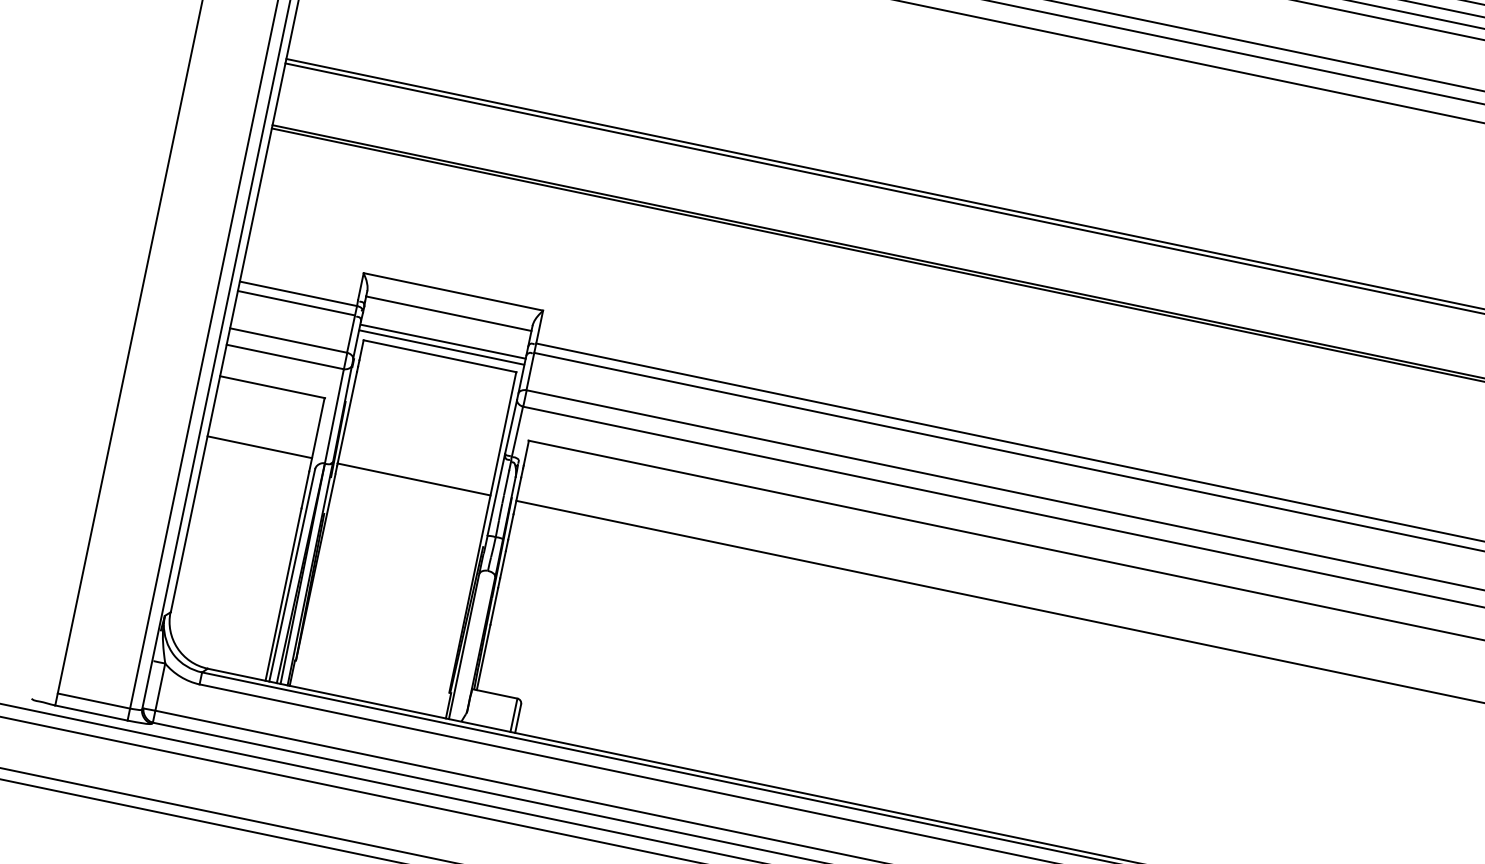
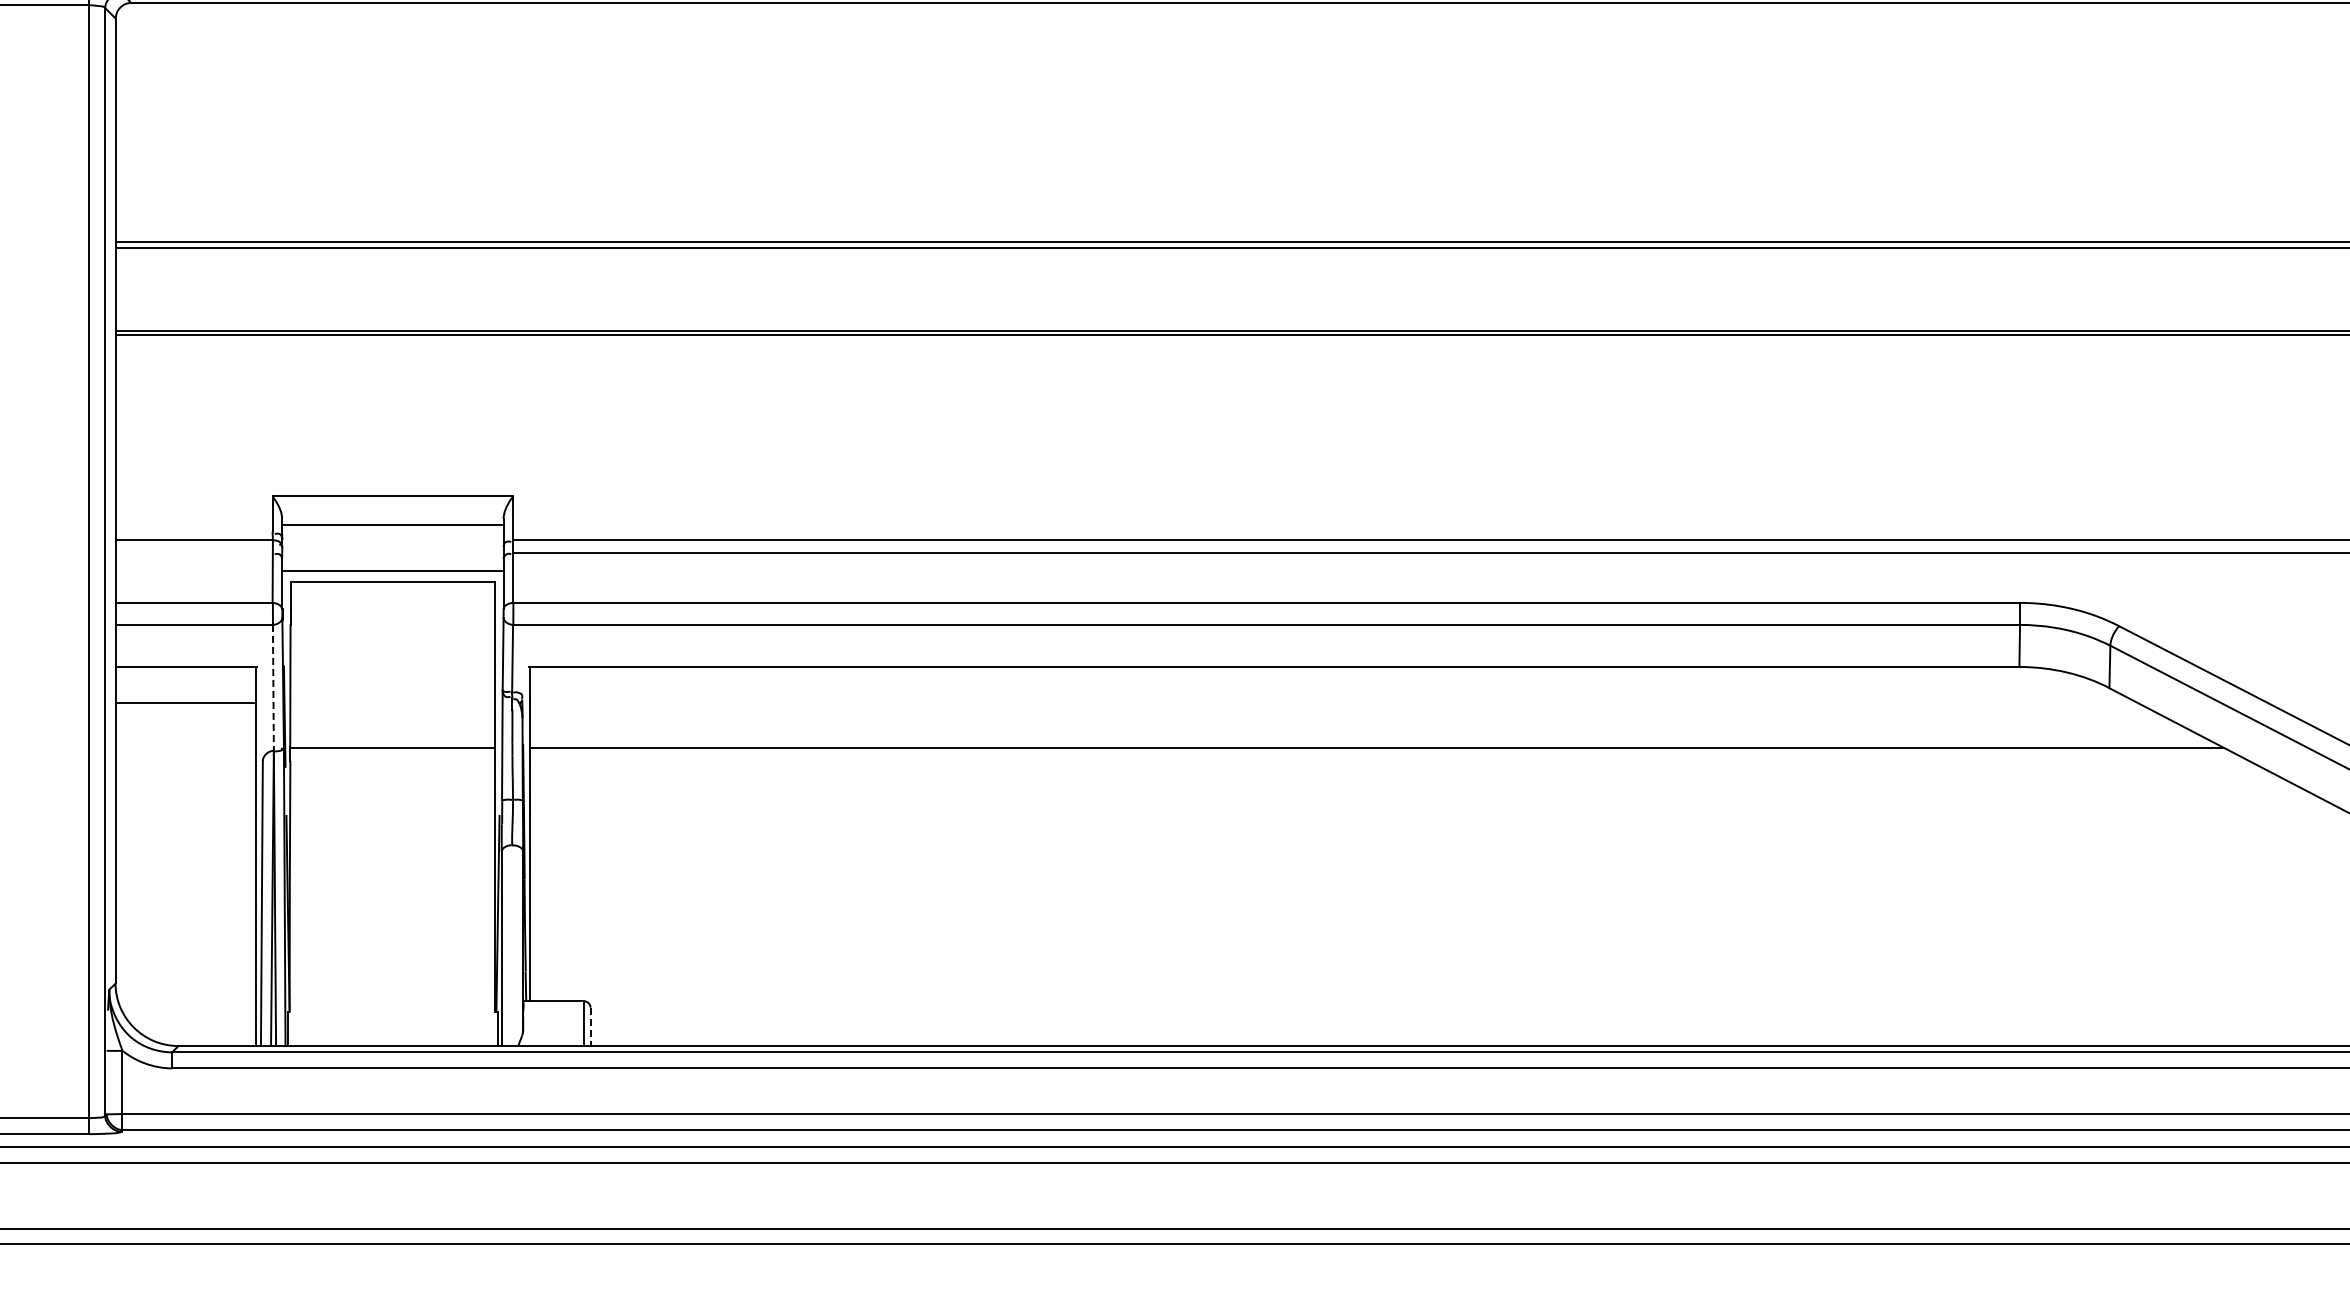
line: (295, 302) -> (193, 552), removed
line: (442, 341) -> (392, 562), removed
line: (334, 416) -> (273, 687), solid -> dashed
line: (259, 447) -> (185, 702), moved
line: (518, 719) -> (590, 1027), solid -> dashed

